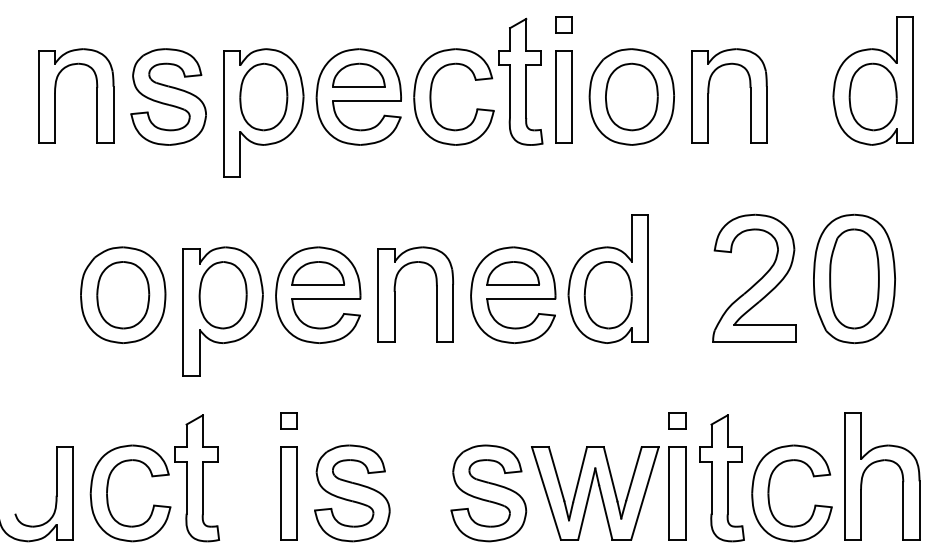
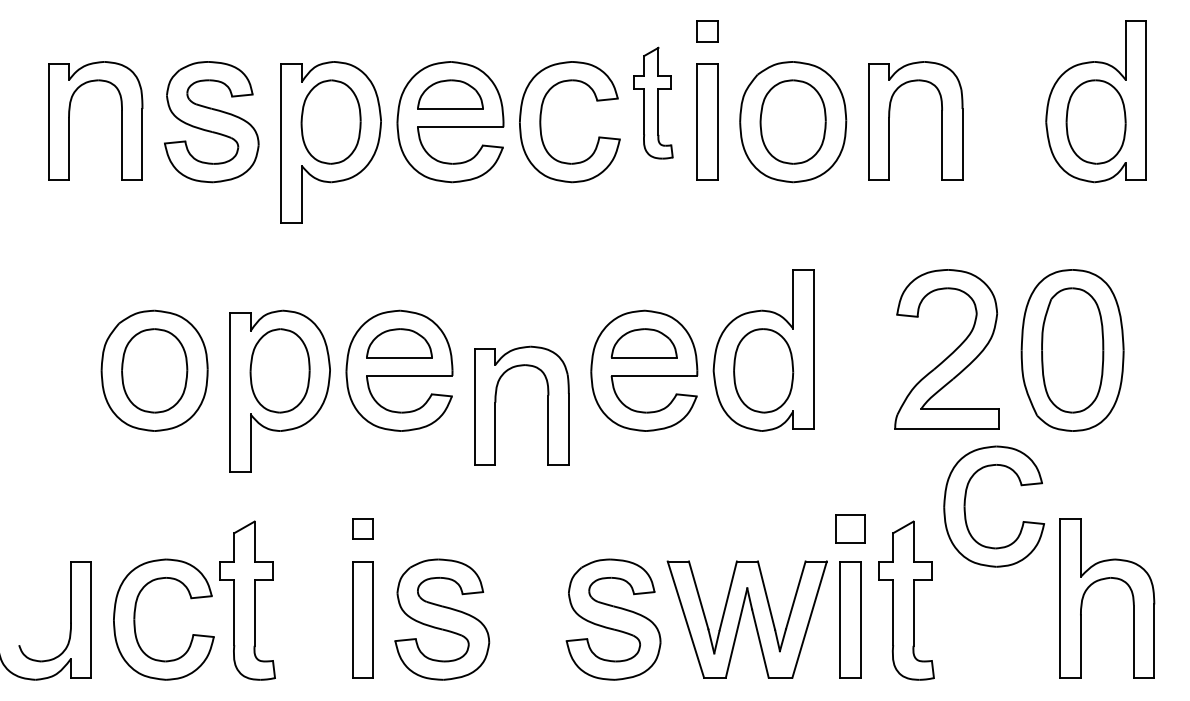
part: (520, 82) -> (653, 103), size x0.7
part: (395, 291) -> (496, 402), moved
part: (677, 420) -> (850, 528), size x1.4
part: (769, 493) -> (965, 506), moved

